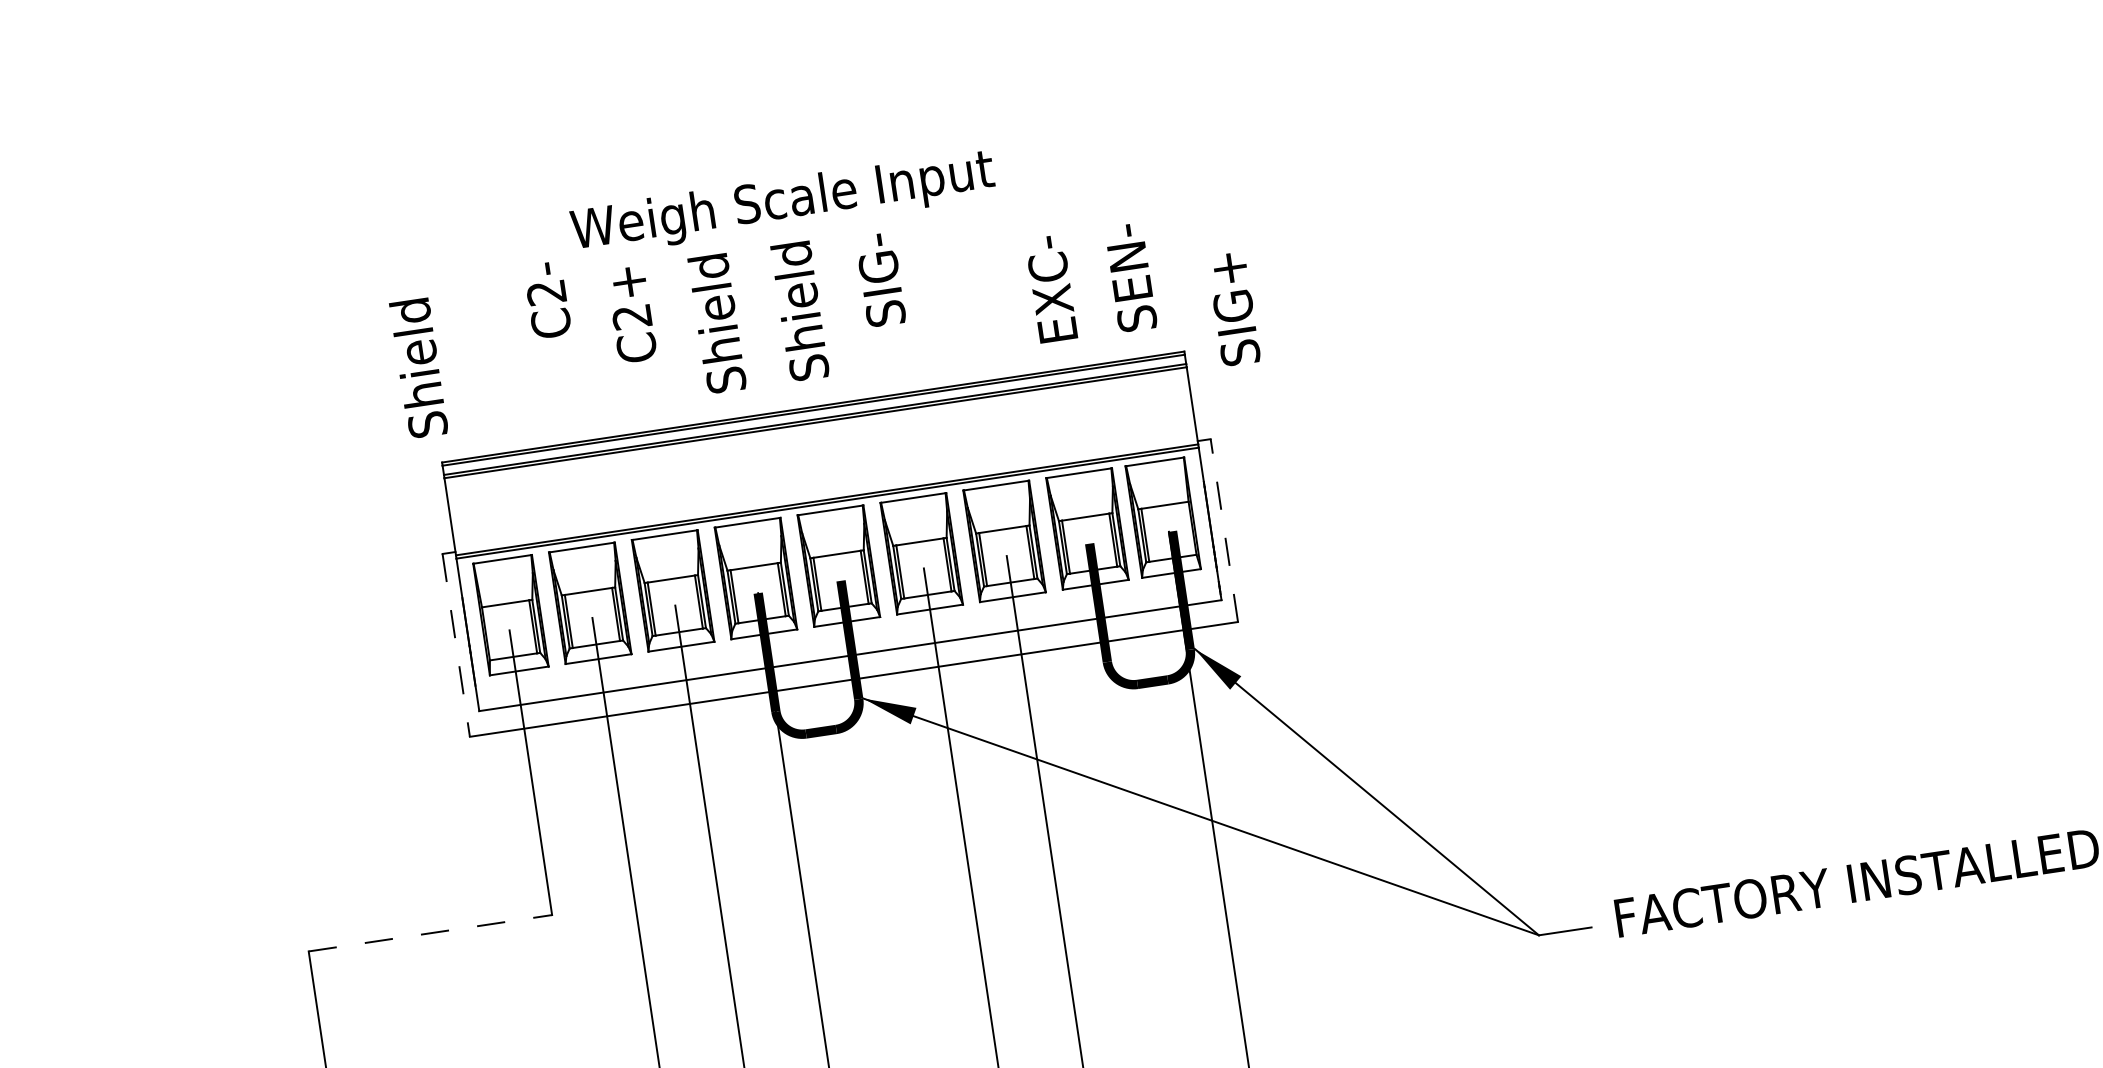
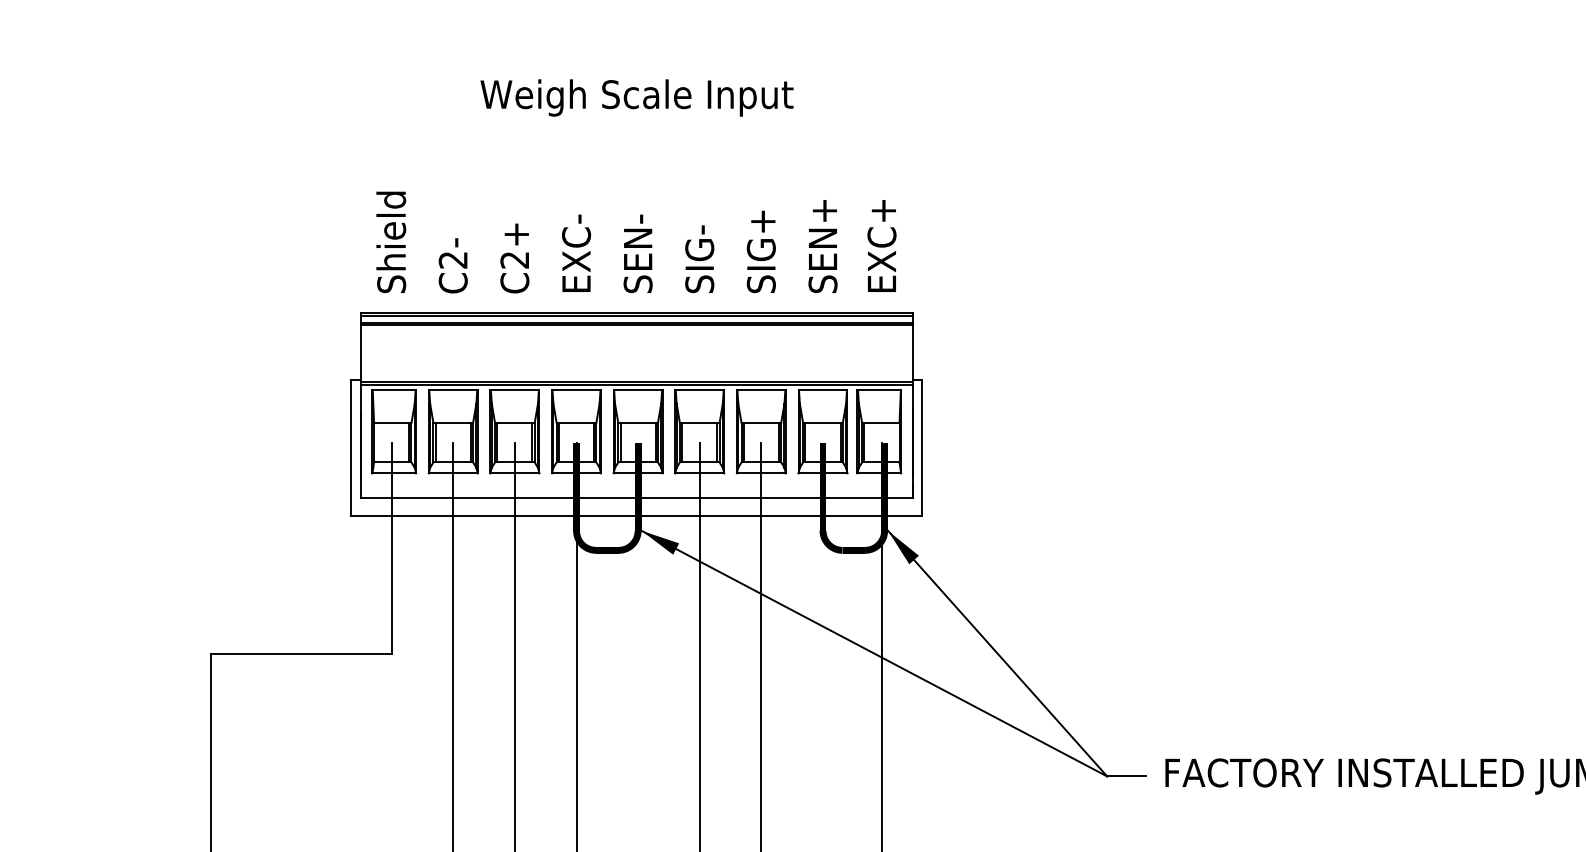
text: (782, 202) -> (636, 97), moved
text: (1128, 267) -> (881, 246), SEN- -> EXC+
text: (1049, 279) -> (822, 246), EXC- -> SEN+
text: (880, 280) -> (699, 259), moved
text: (797, 295) -> (637, 230), Shield -> SEN-
text: (546, 300) -> (452, 265), moved
text: (1232, 308) -> (760, 251), moved
text: (631, 314) -> (514, 258), moved
text: (717, 323) -> (576, 242), Shield -> EXC-
text: (419, 368) -> (391, 242), moved
line: (1224, 530) -> (922, 447), dashed -> solid
line: (456, 644) -> (351, 447), dashed -> solid
line: (430, 933) -> (301, 654), dashed -> solid

